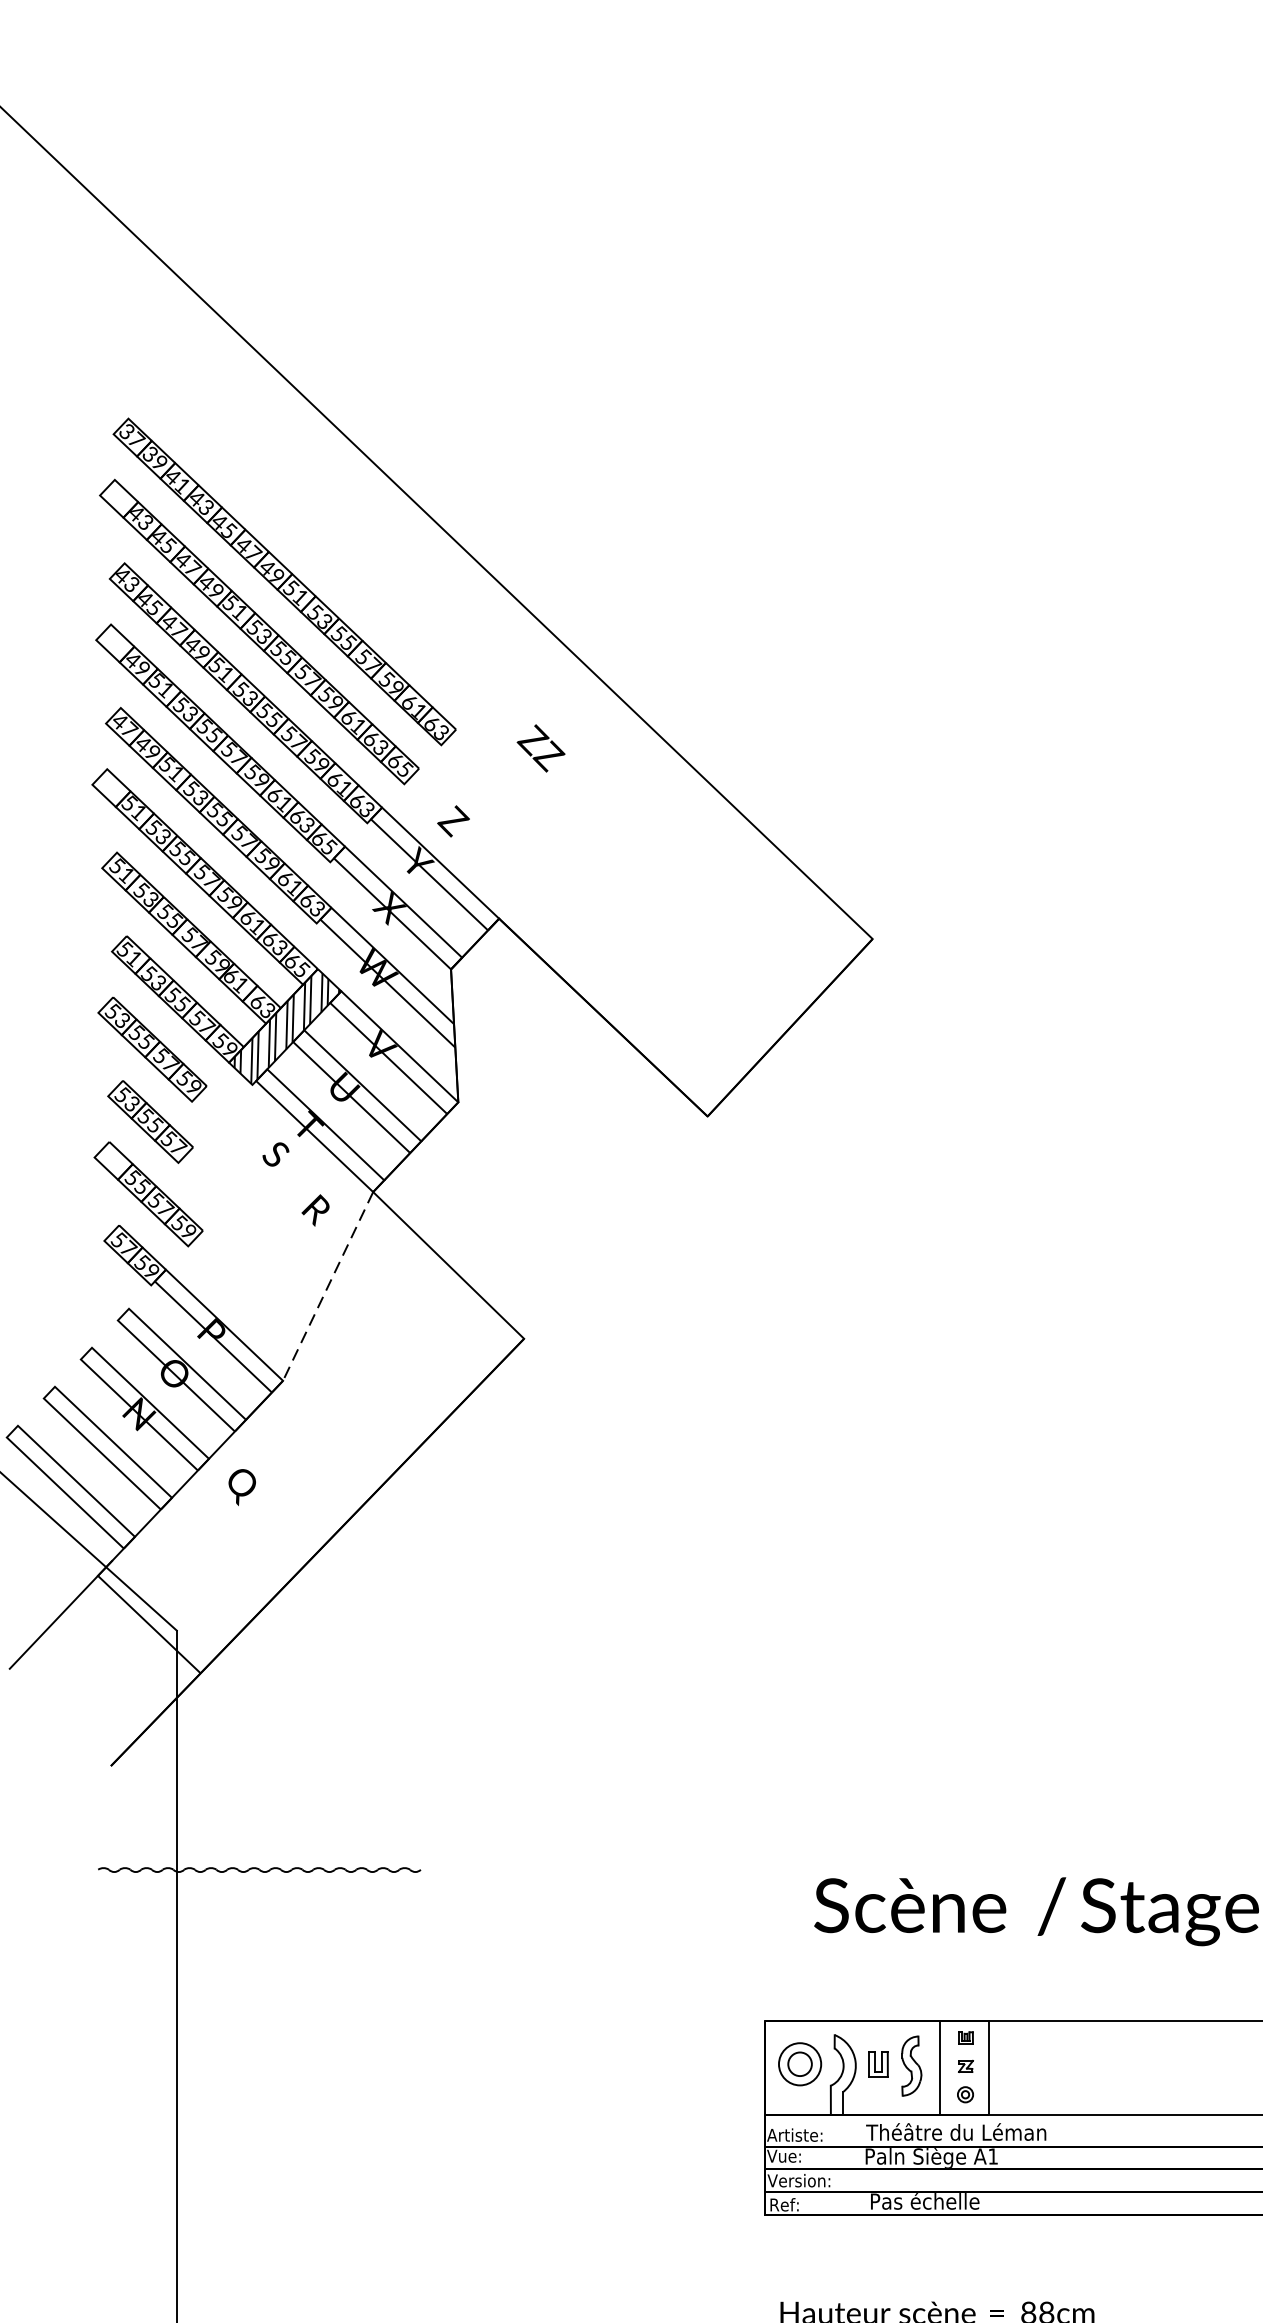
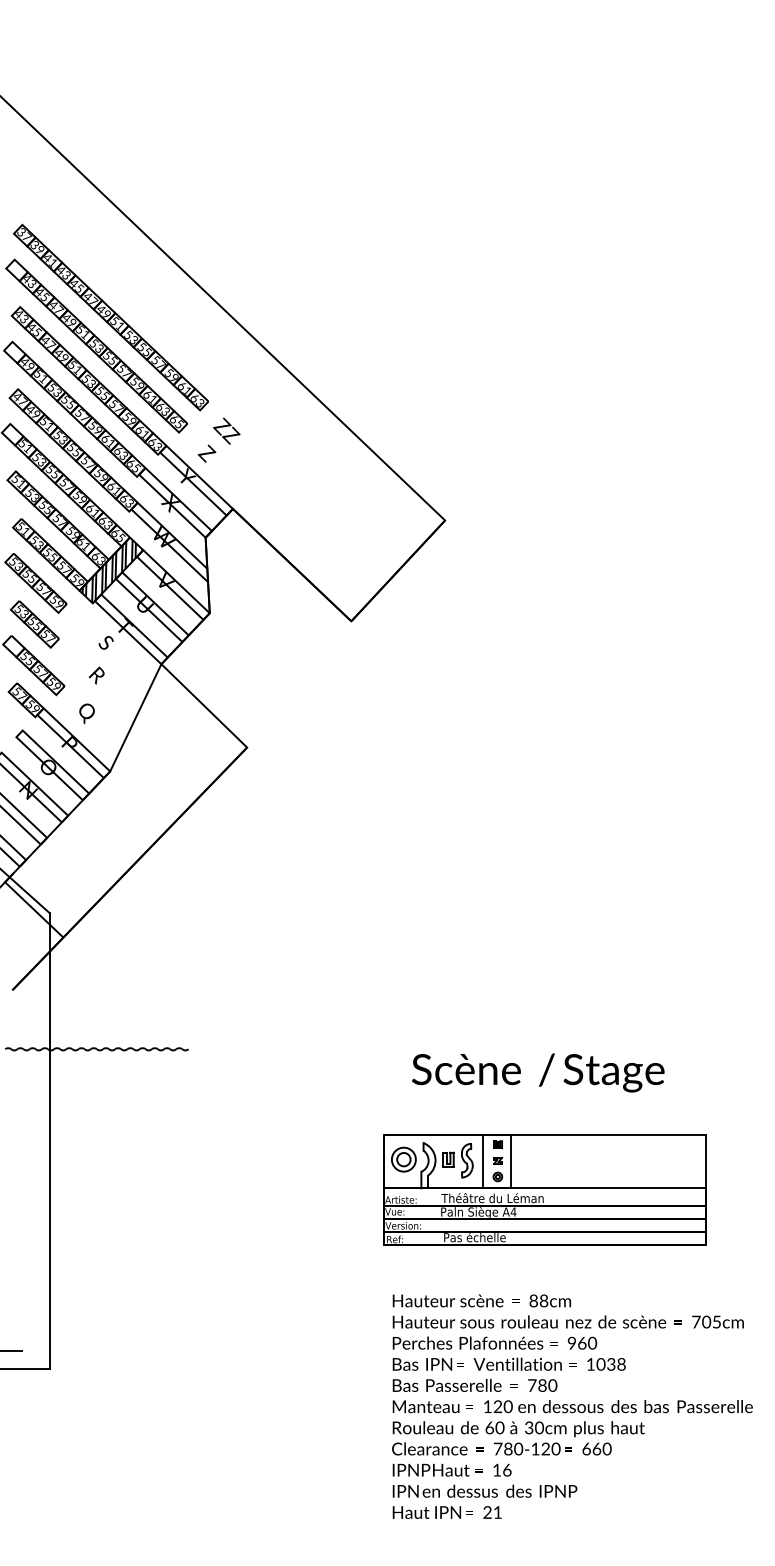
text: (540, 747) -> (226, 430), moved
text: (315, 1210) -> (96, 675), moved
line: (327, 1287) -> (135, 718), dashed -> solid
text: (241, 1486) -> (86, 713), moved
text: (993, 2155) -> (513, 1211), A1 -> A4

